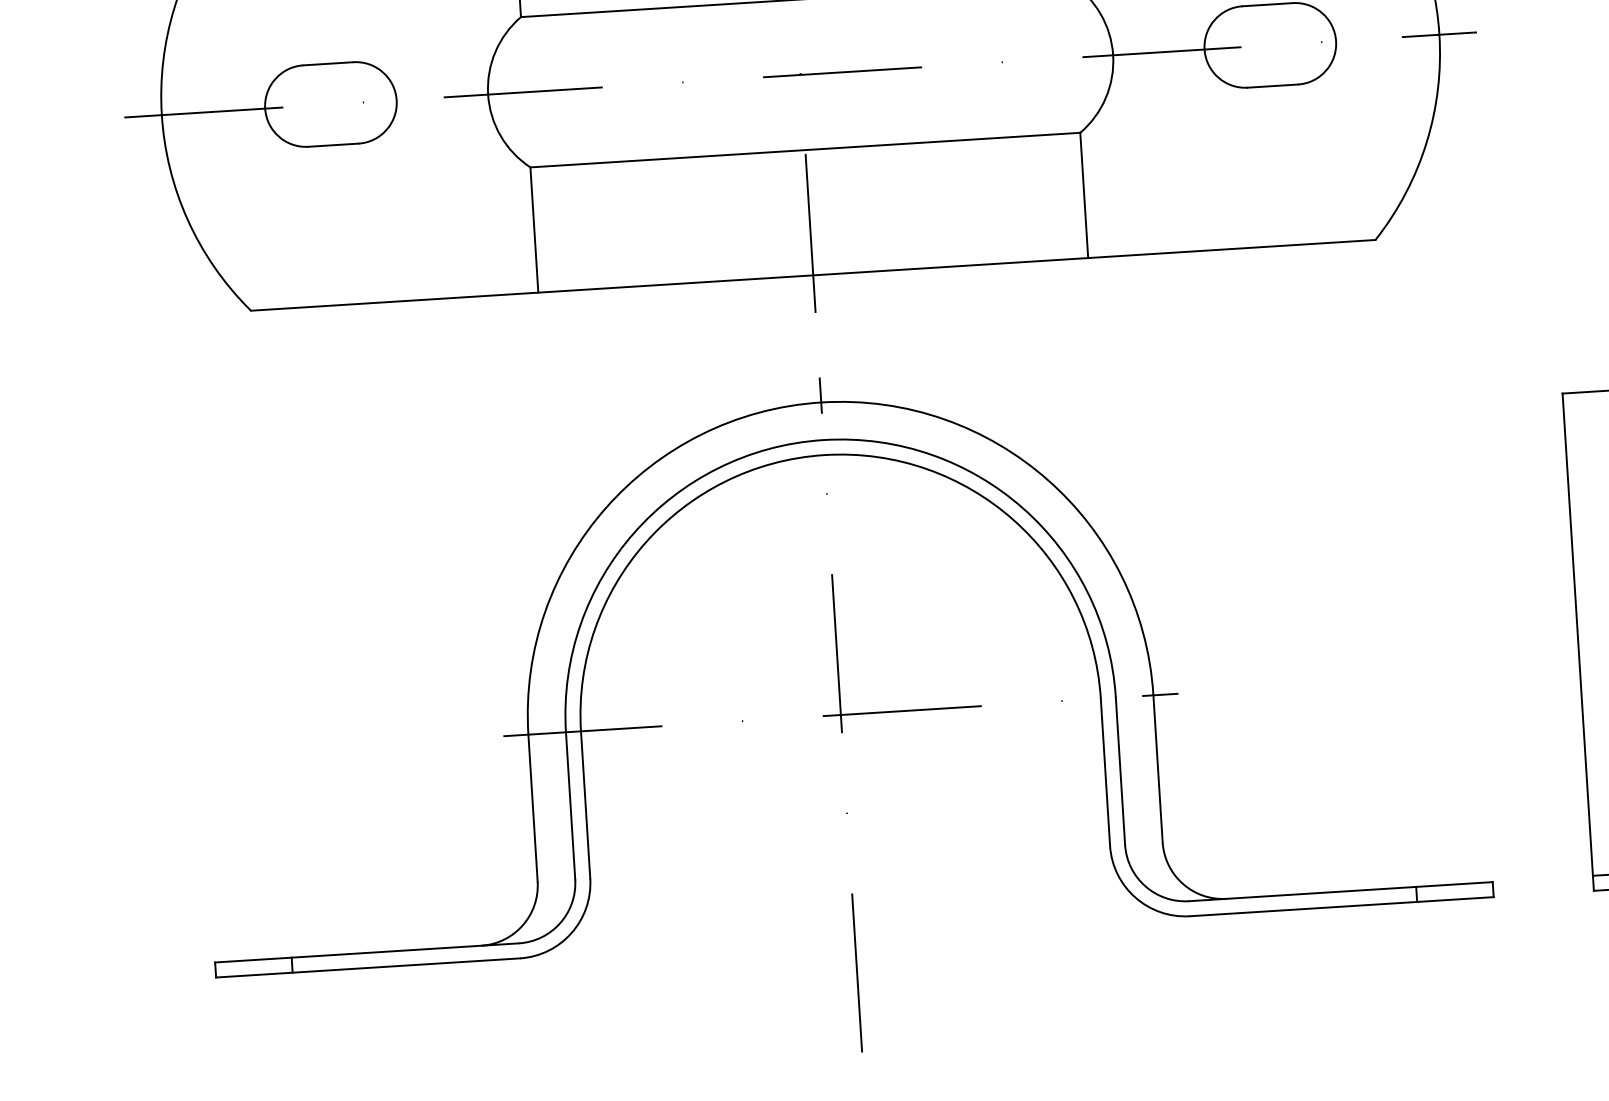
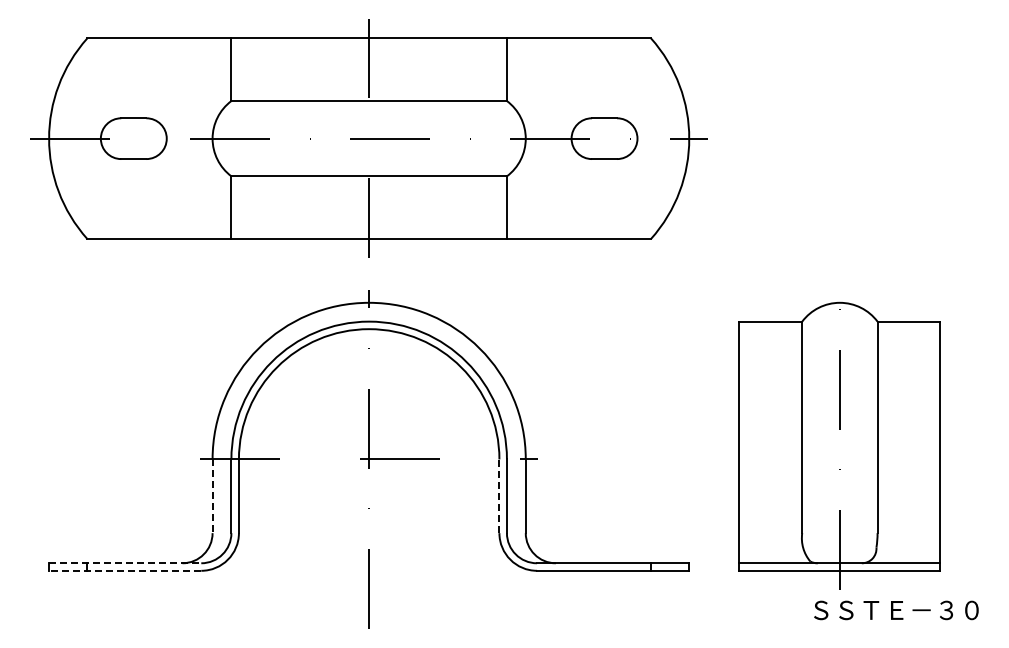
line: (1105, 772) -> (499, 496), solid -> dashed
line: (532, 808) -> (212, 496), solid -> dashed
line: (367, 953) -> (125, 563), solid -> dashed
line: (366, 967) -> (124, 570), solid -> dashed

